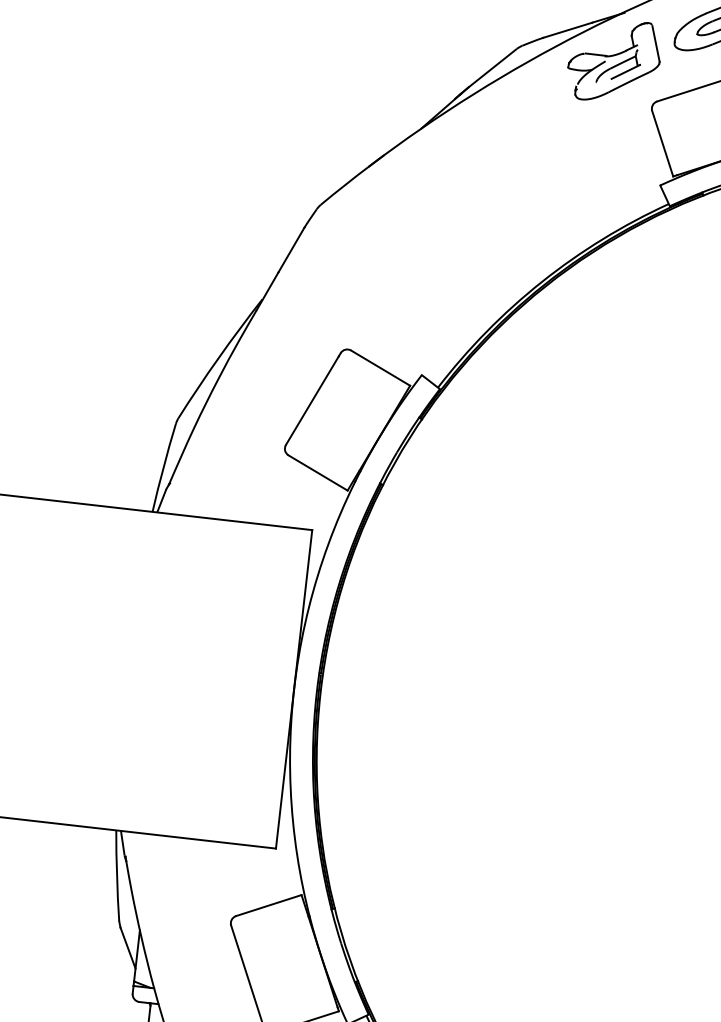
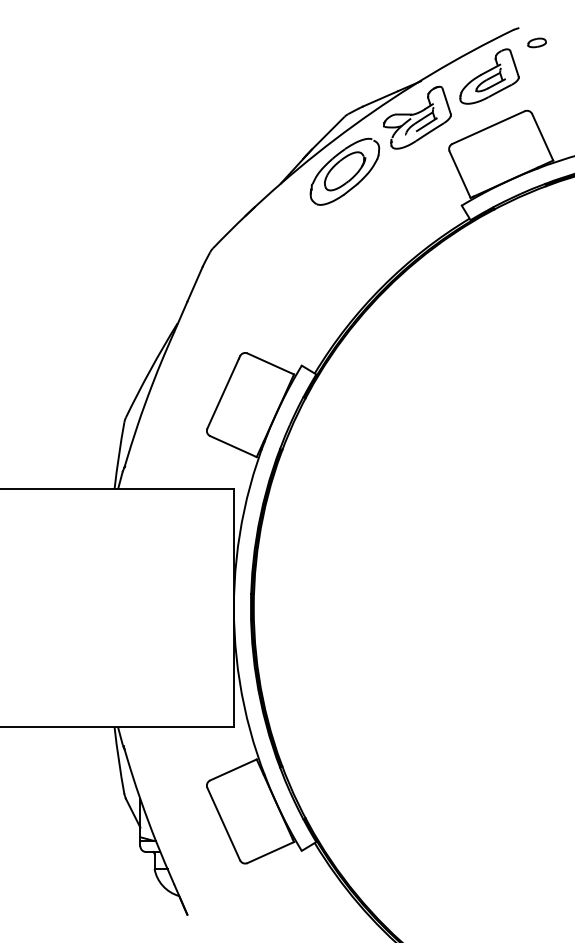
part: (508, 121) -> (344, 171), added

